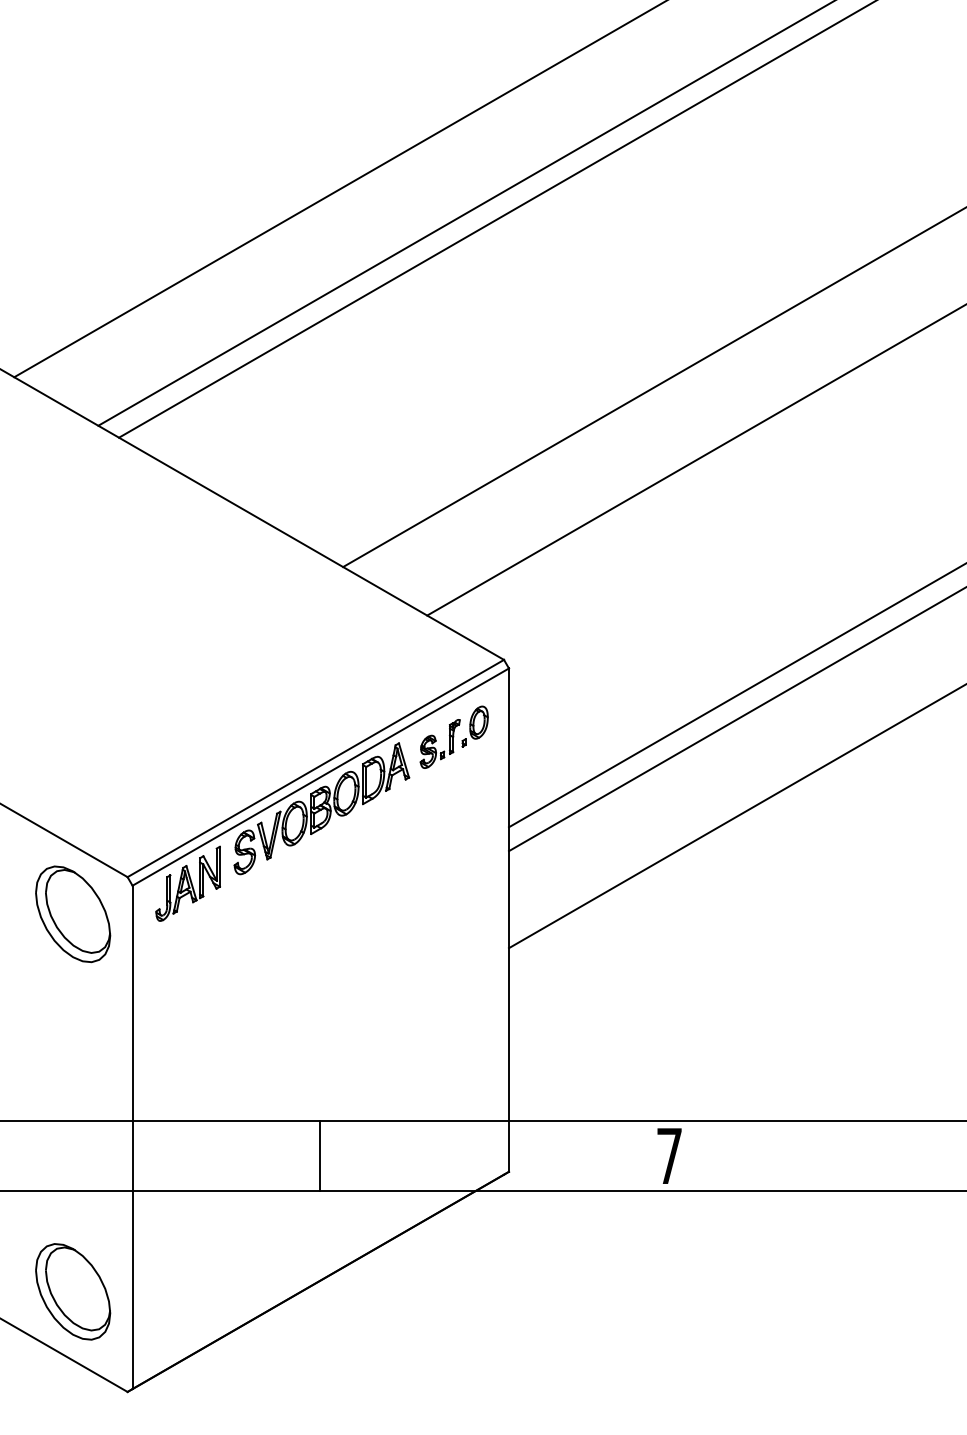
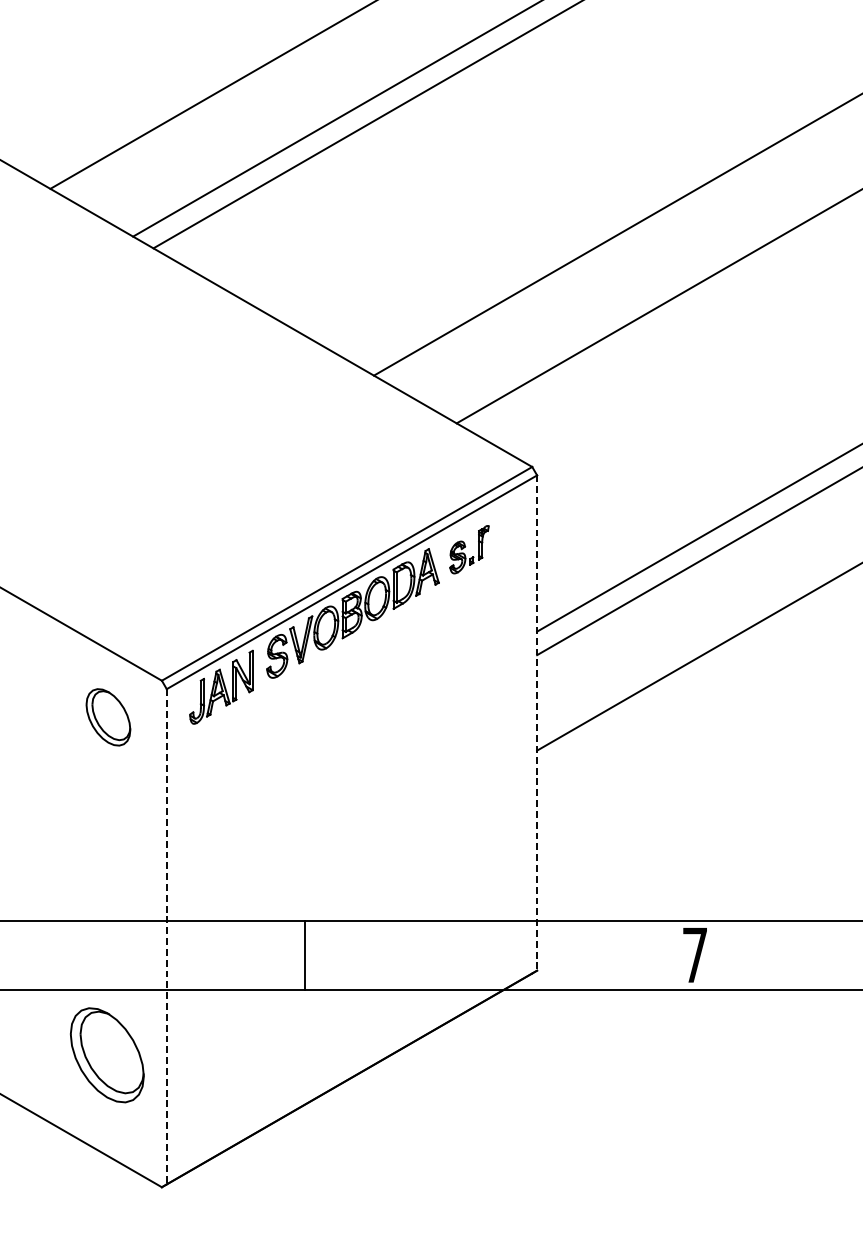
part: (474, 726) -> (503, 532), removed
part: (73, 914) -> (108, 717), size x0.6
line: (508, 920) -> (536, 723), solid -> dashed
line: (132, 1137) -> (166, 936), solid -> dashed
line: (320, 1155) -> (305, 954), moved
part: (73, 1291) -> (107, 1054), moved

